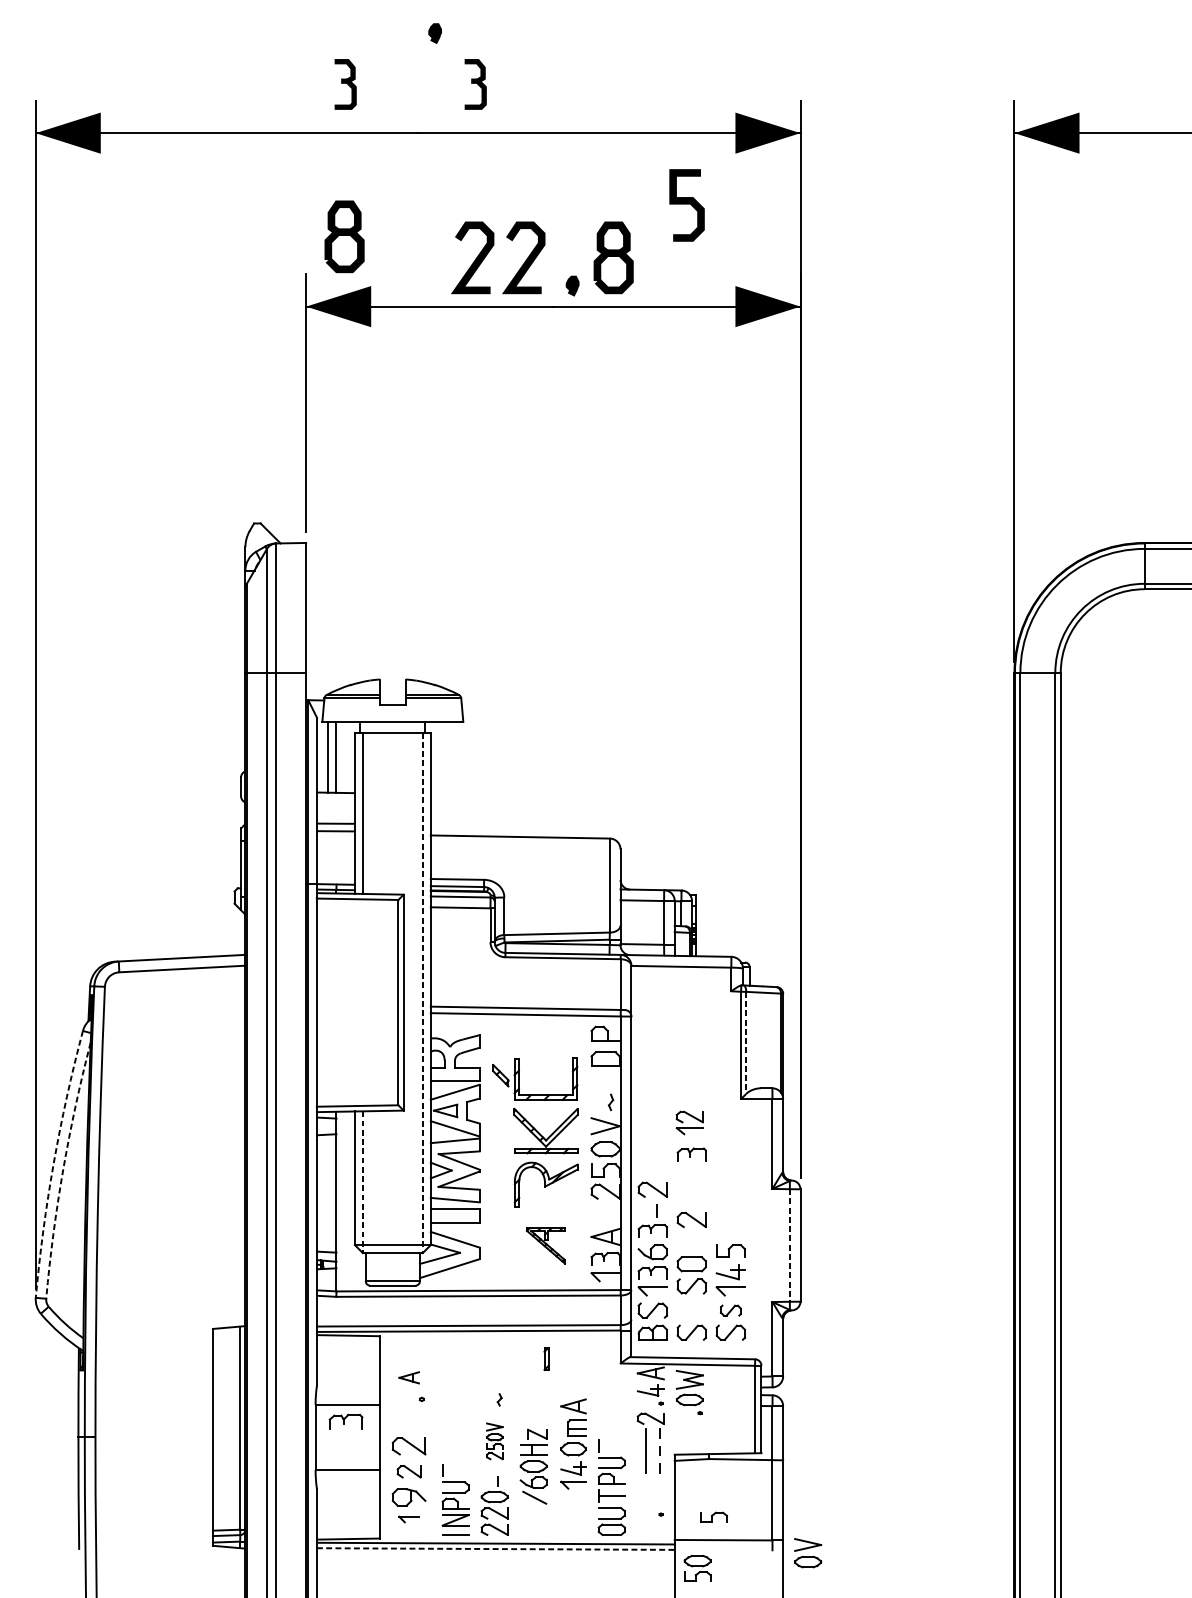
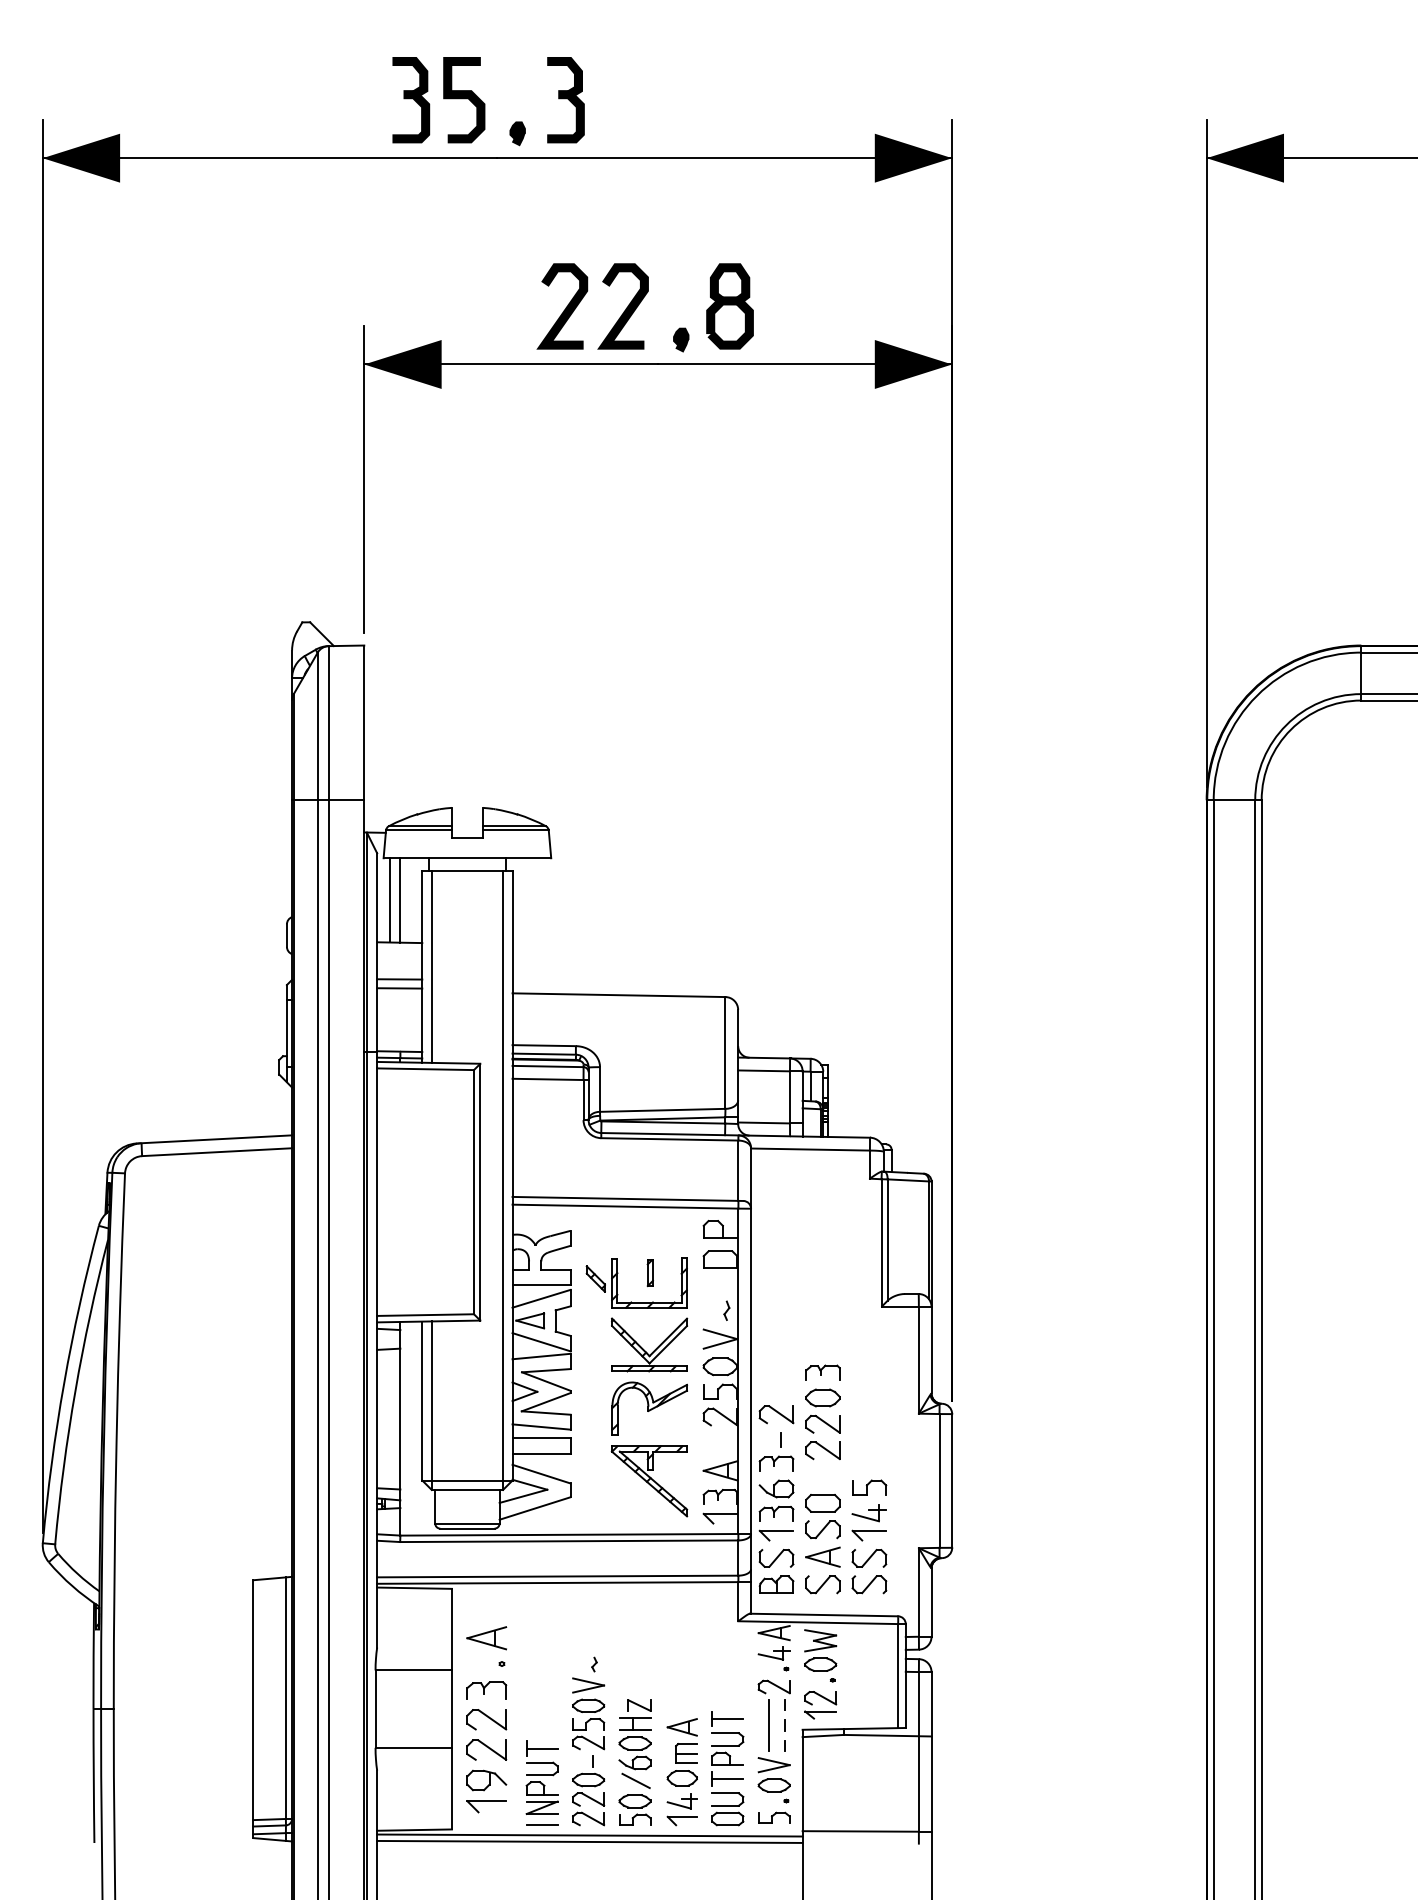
part: (434, 33) -> (517, 133), moved
part: (345, 84) -> (411, 100), size x1.43
part: (475, 84) -> (565, 100), size x1.43
curve: (687, 204) -> (464, 99), moved
part: (344, 236) -> (409, 281), removed
line: (423, 993) -> (503, 1181), dashed -> solid
line: (746, 1043) -> (887, 1240), dashed -> solid
part: (689, 1123) -> (820, 1705), moved
arc: (54, 1163) -> (64, 1383), dashed -> solid
arc: (63, 1170) -> (75, 1391), dashed -> solid
line: (362, 1182) -> (431, 1406), dashed -> solid
part: (691, 1186) -> (822, 1410), added
part: (545, 1245) -> (649, 1481), size x1.67
line: (789, 1245) -> (939, 1480), dashed -> solid
part: (691, 1309) -> (822, 1556), added
part: (730, 1310) -> (869, 1558), size x1.43
part: (545, 1359) -> (649, 1273), moved
part: (408, 1377) -> (486, 1638), size x1.67
part: (345, 1421) -> (486, 1690), moved
part: (494, 1441) -> (588, 1713), size x1.67
part: (572, 1444) -> (681, 1772), moved
line: (611, 1446) -> (727, 1719), added
line: (455, 1470) -> (541, 1748), added
part: (408, 1471) -> (486, 1749), size x1.43
part: (714, 1516) -> (774, 1817), moved
part: (408, 1519) -> (486, 1806), size x1.67
line: (495, 1548) -> (589, 1841), dashed -> solid
part: (807, 1552) -> (773, 1774), moved
part: (697, 1568) -> (634, 1809), moved

